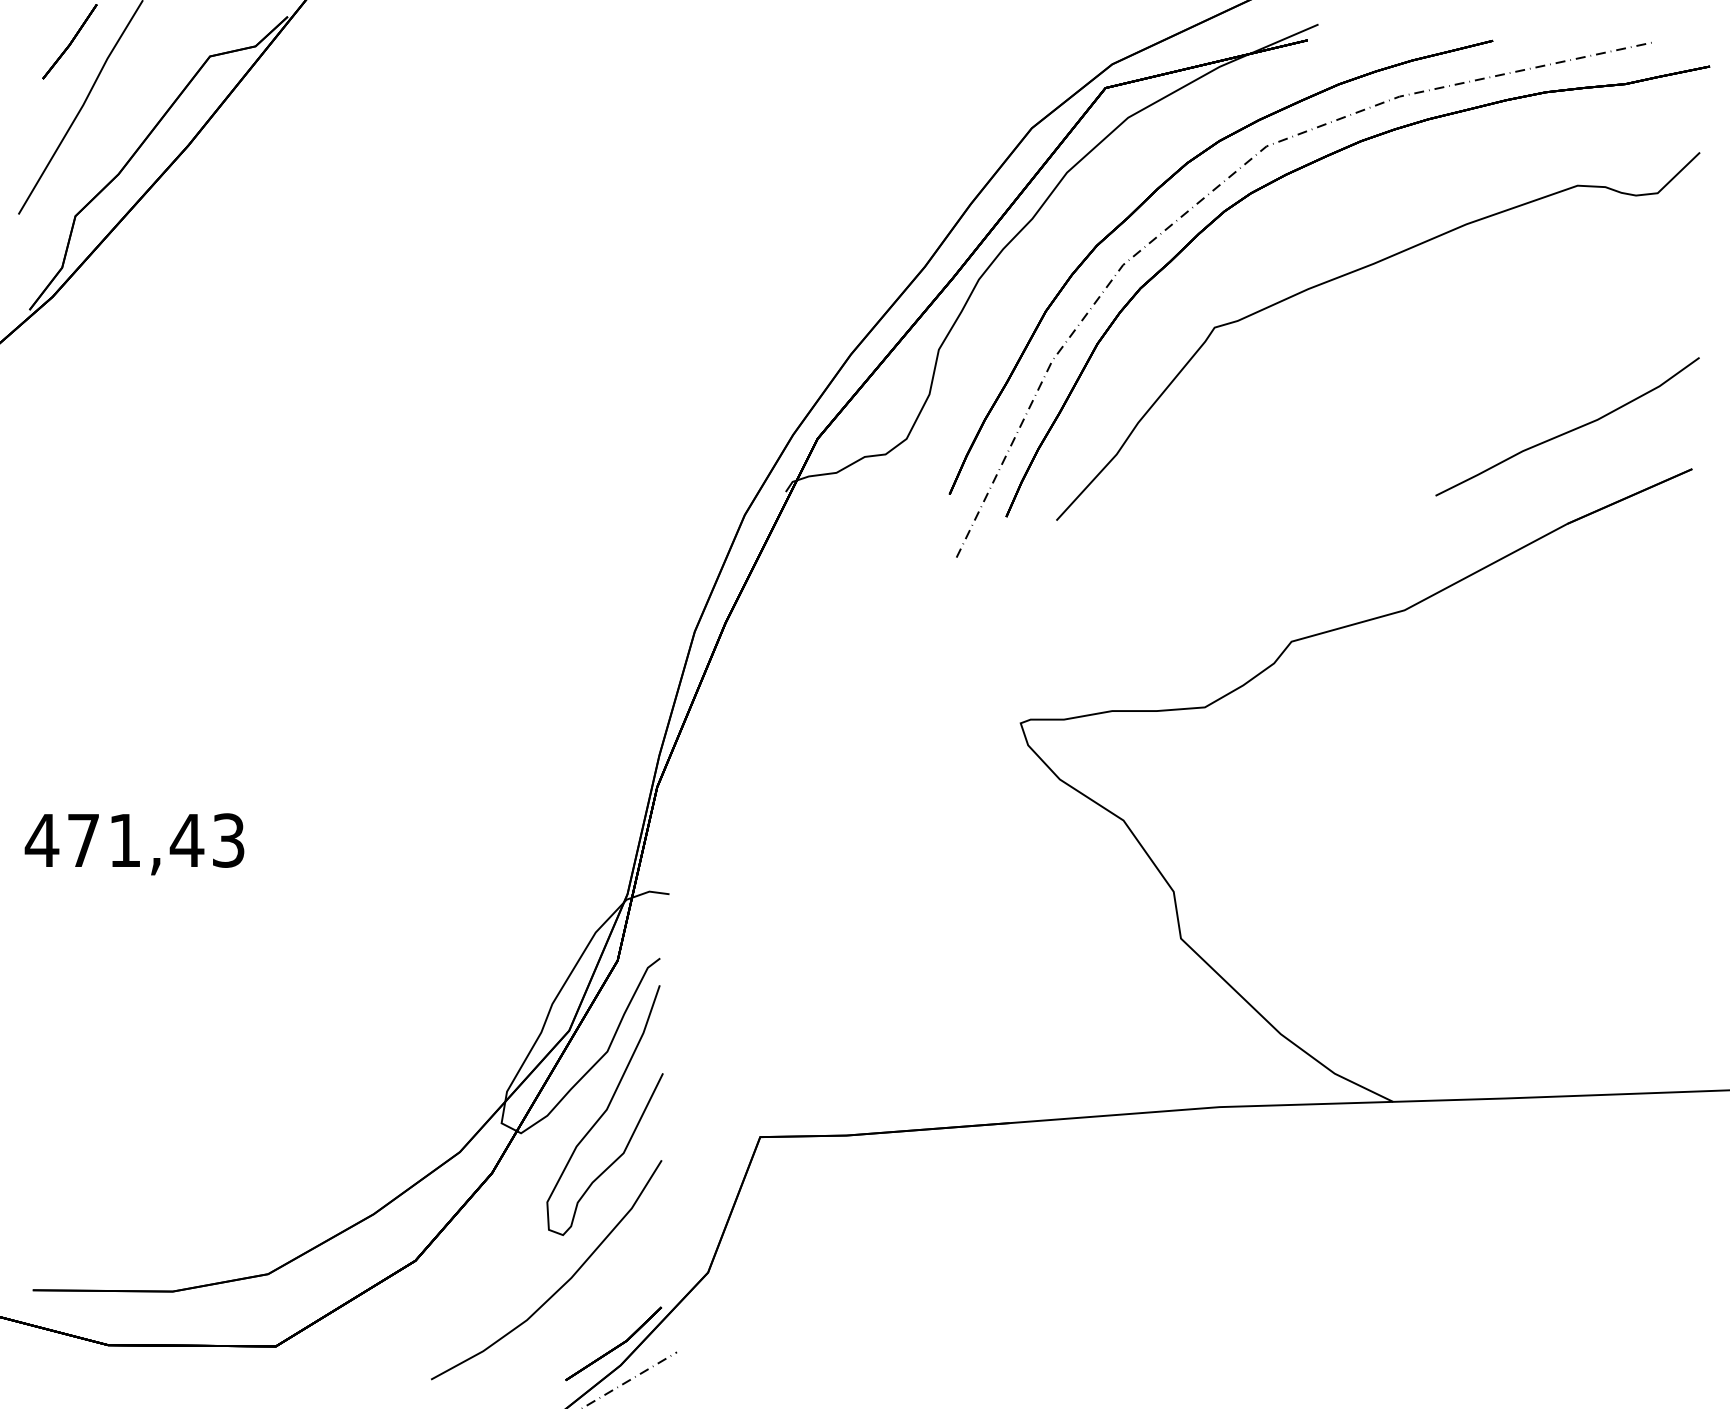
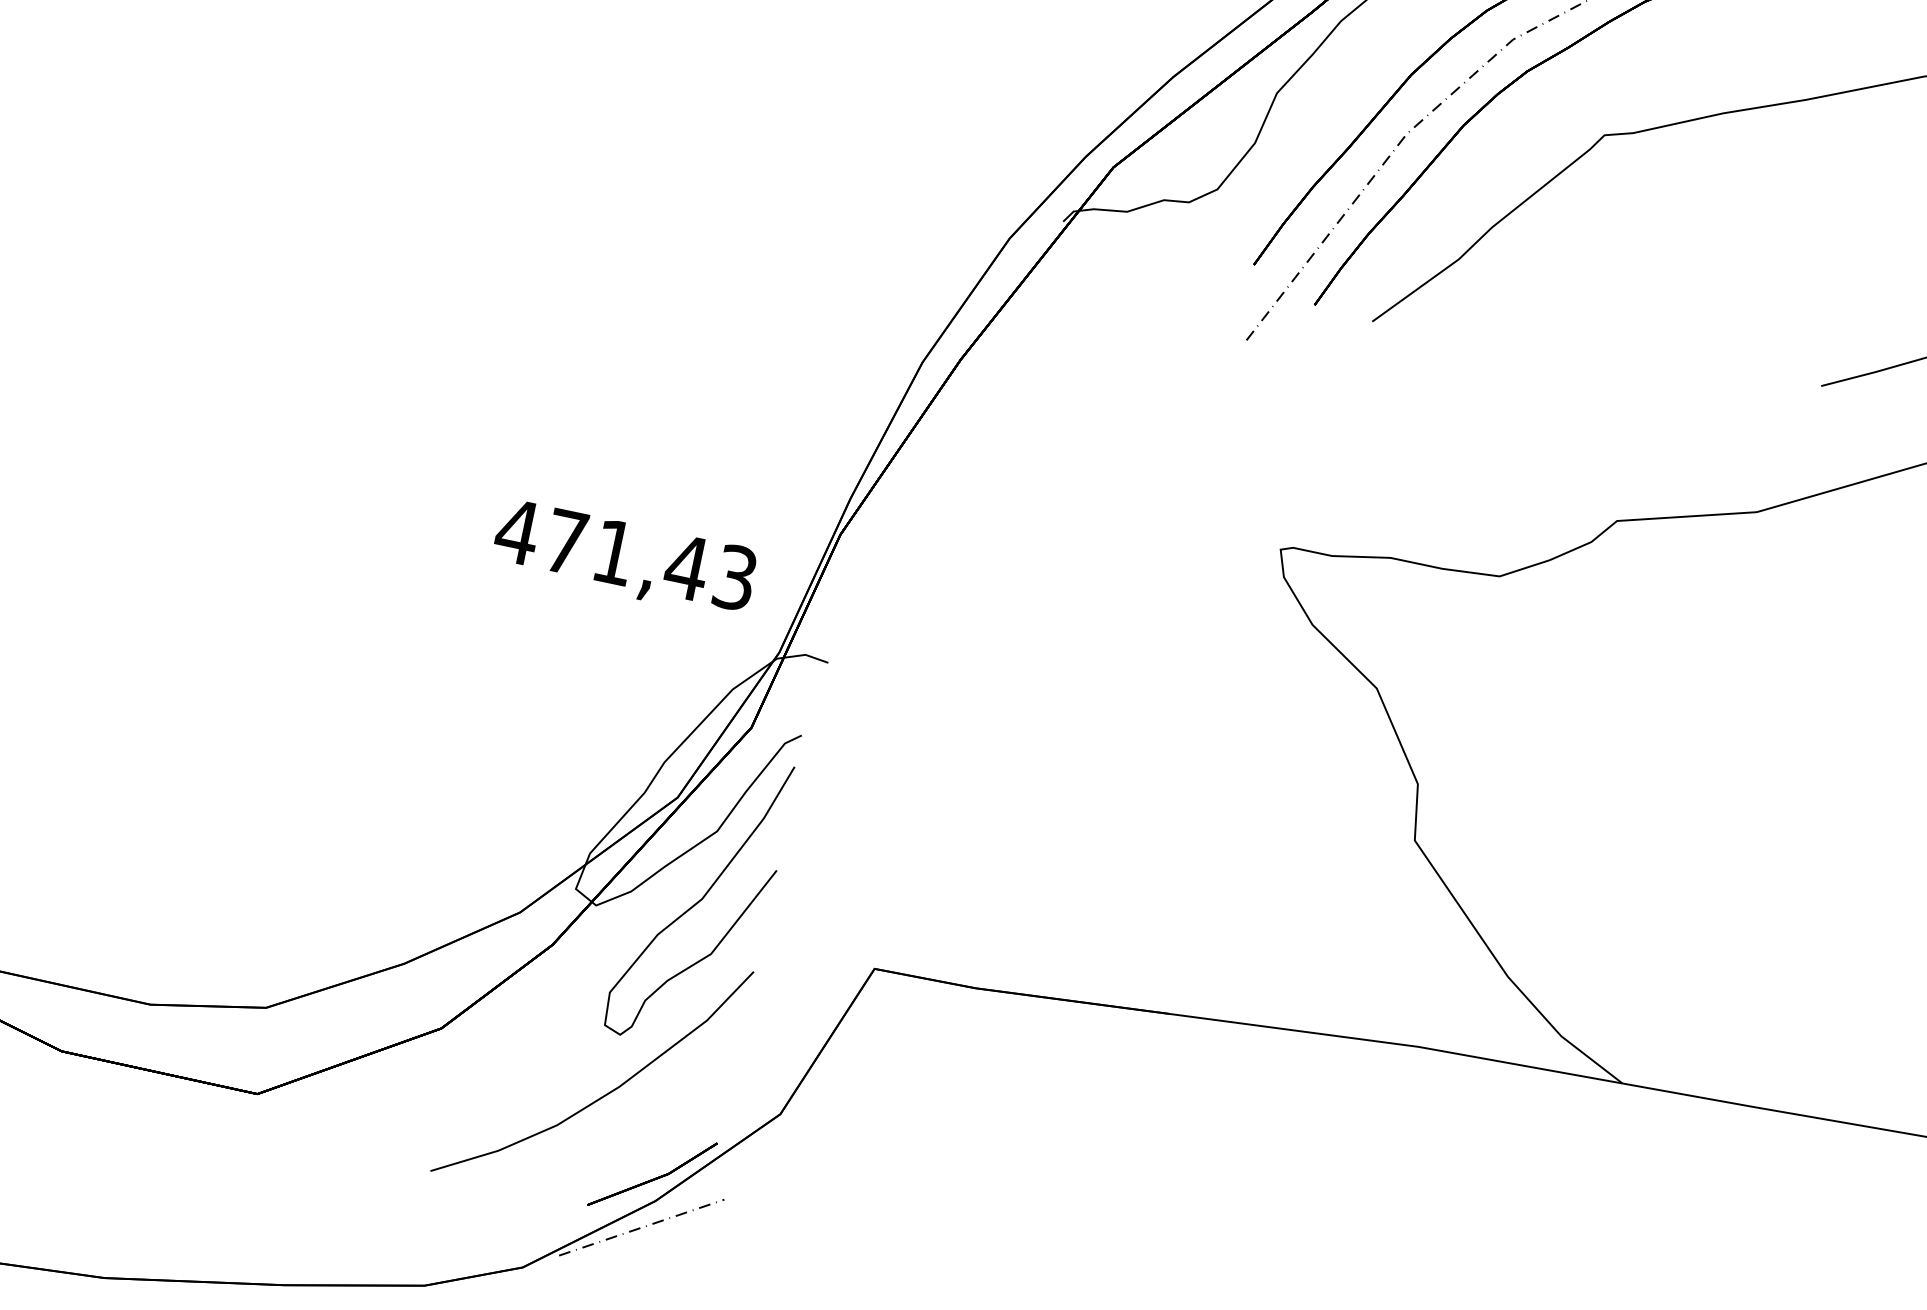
text: (134, 844) -> (624, 559), moved

